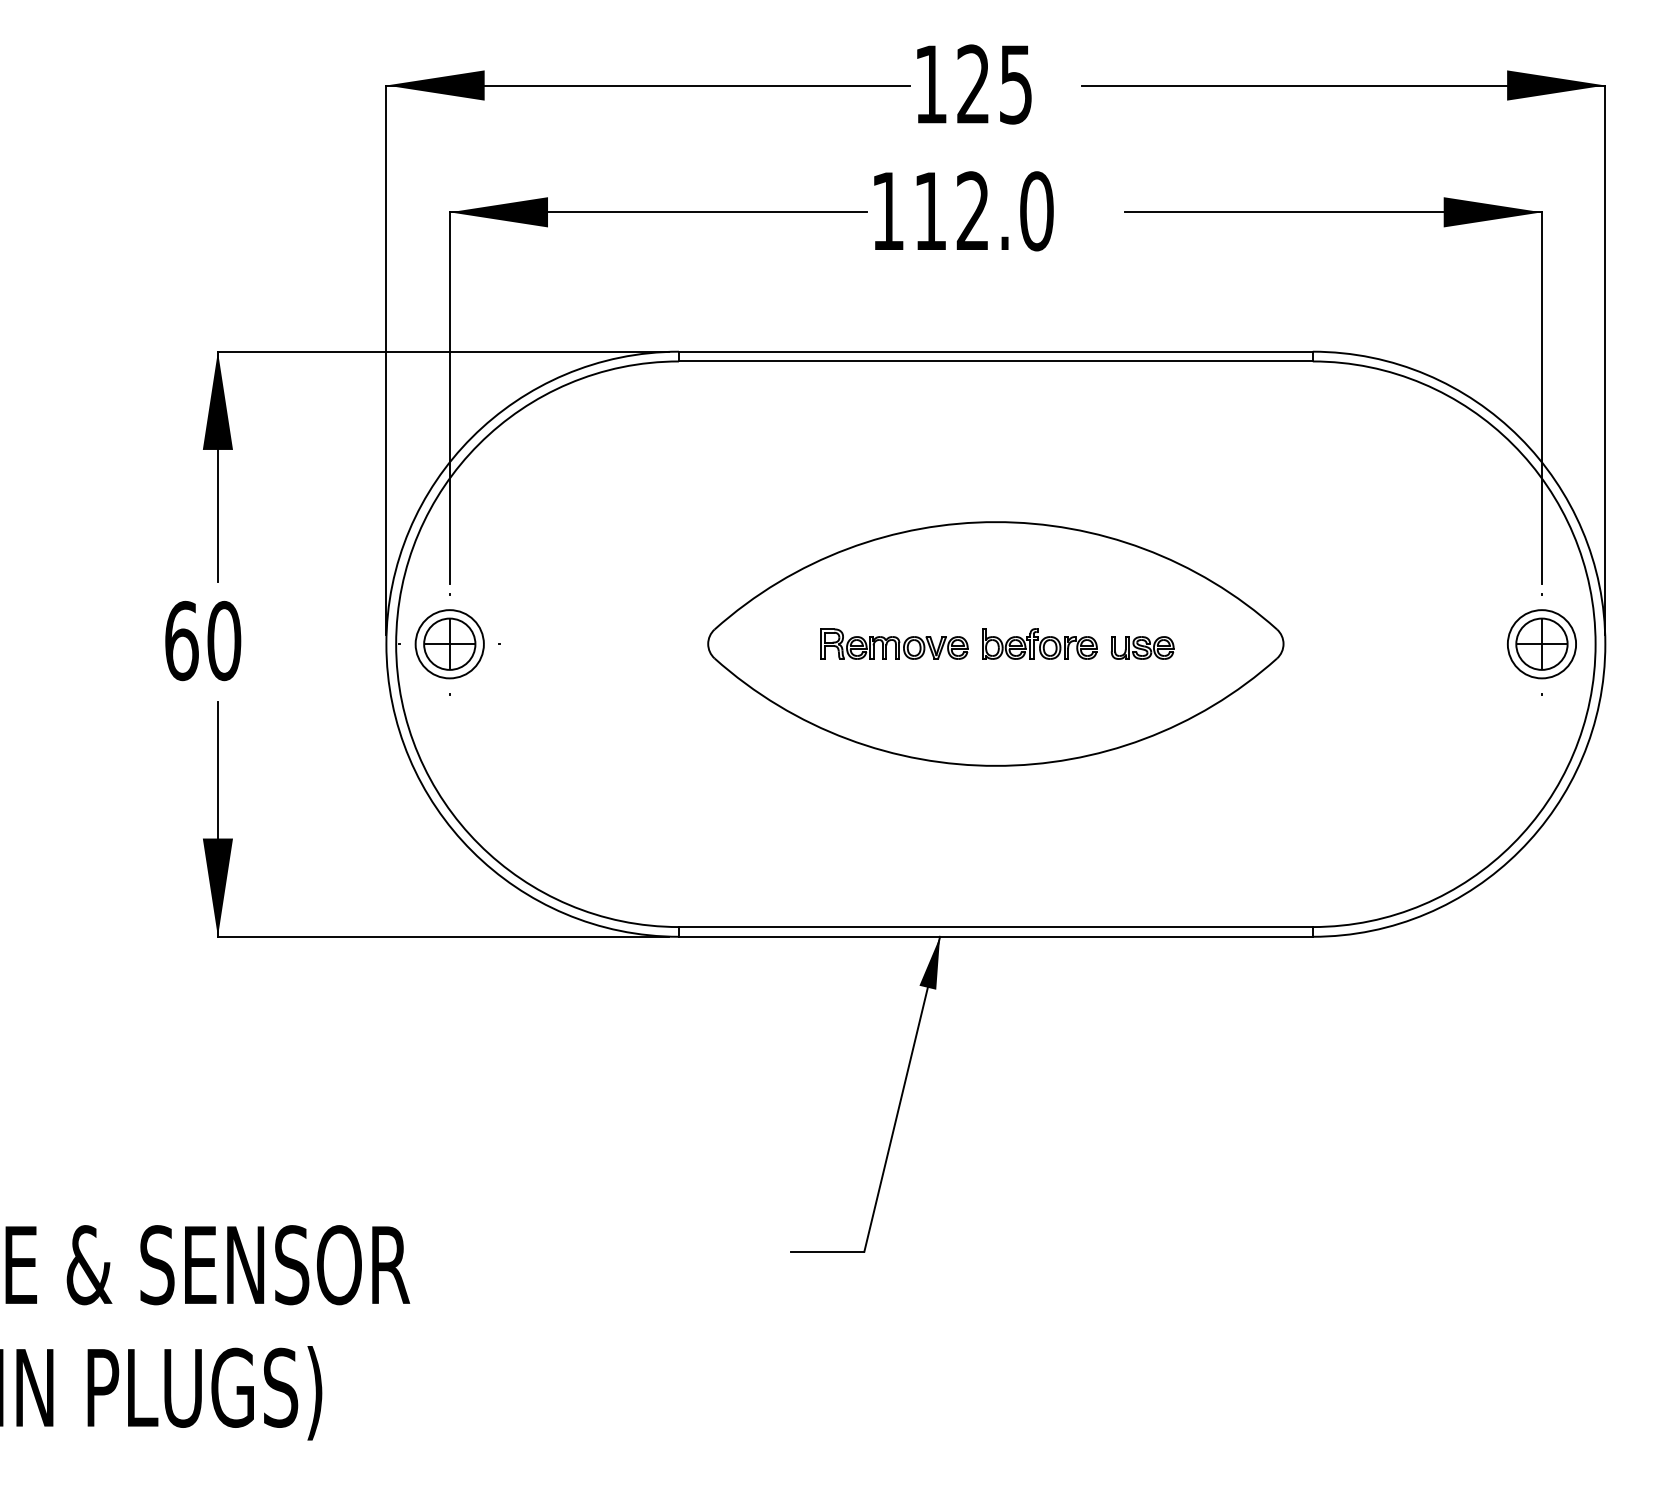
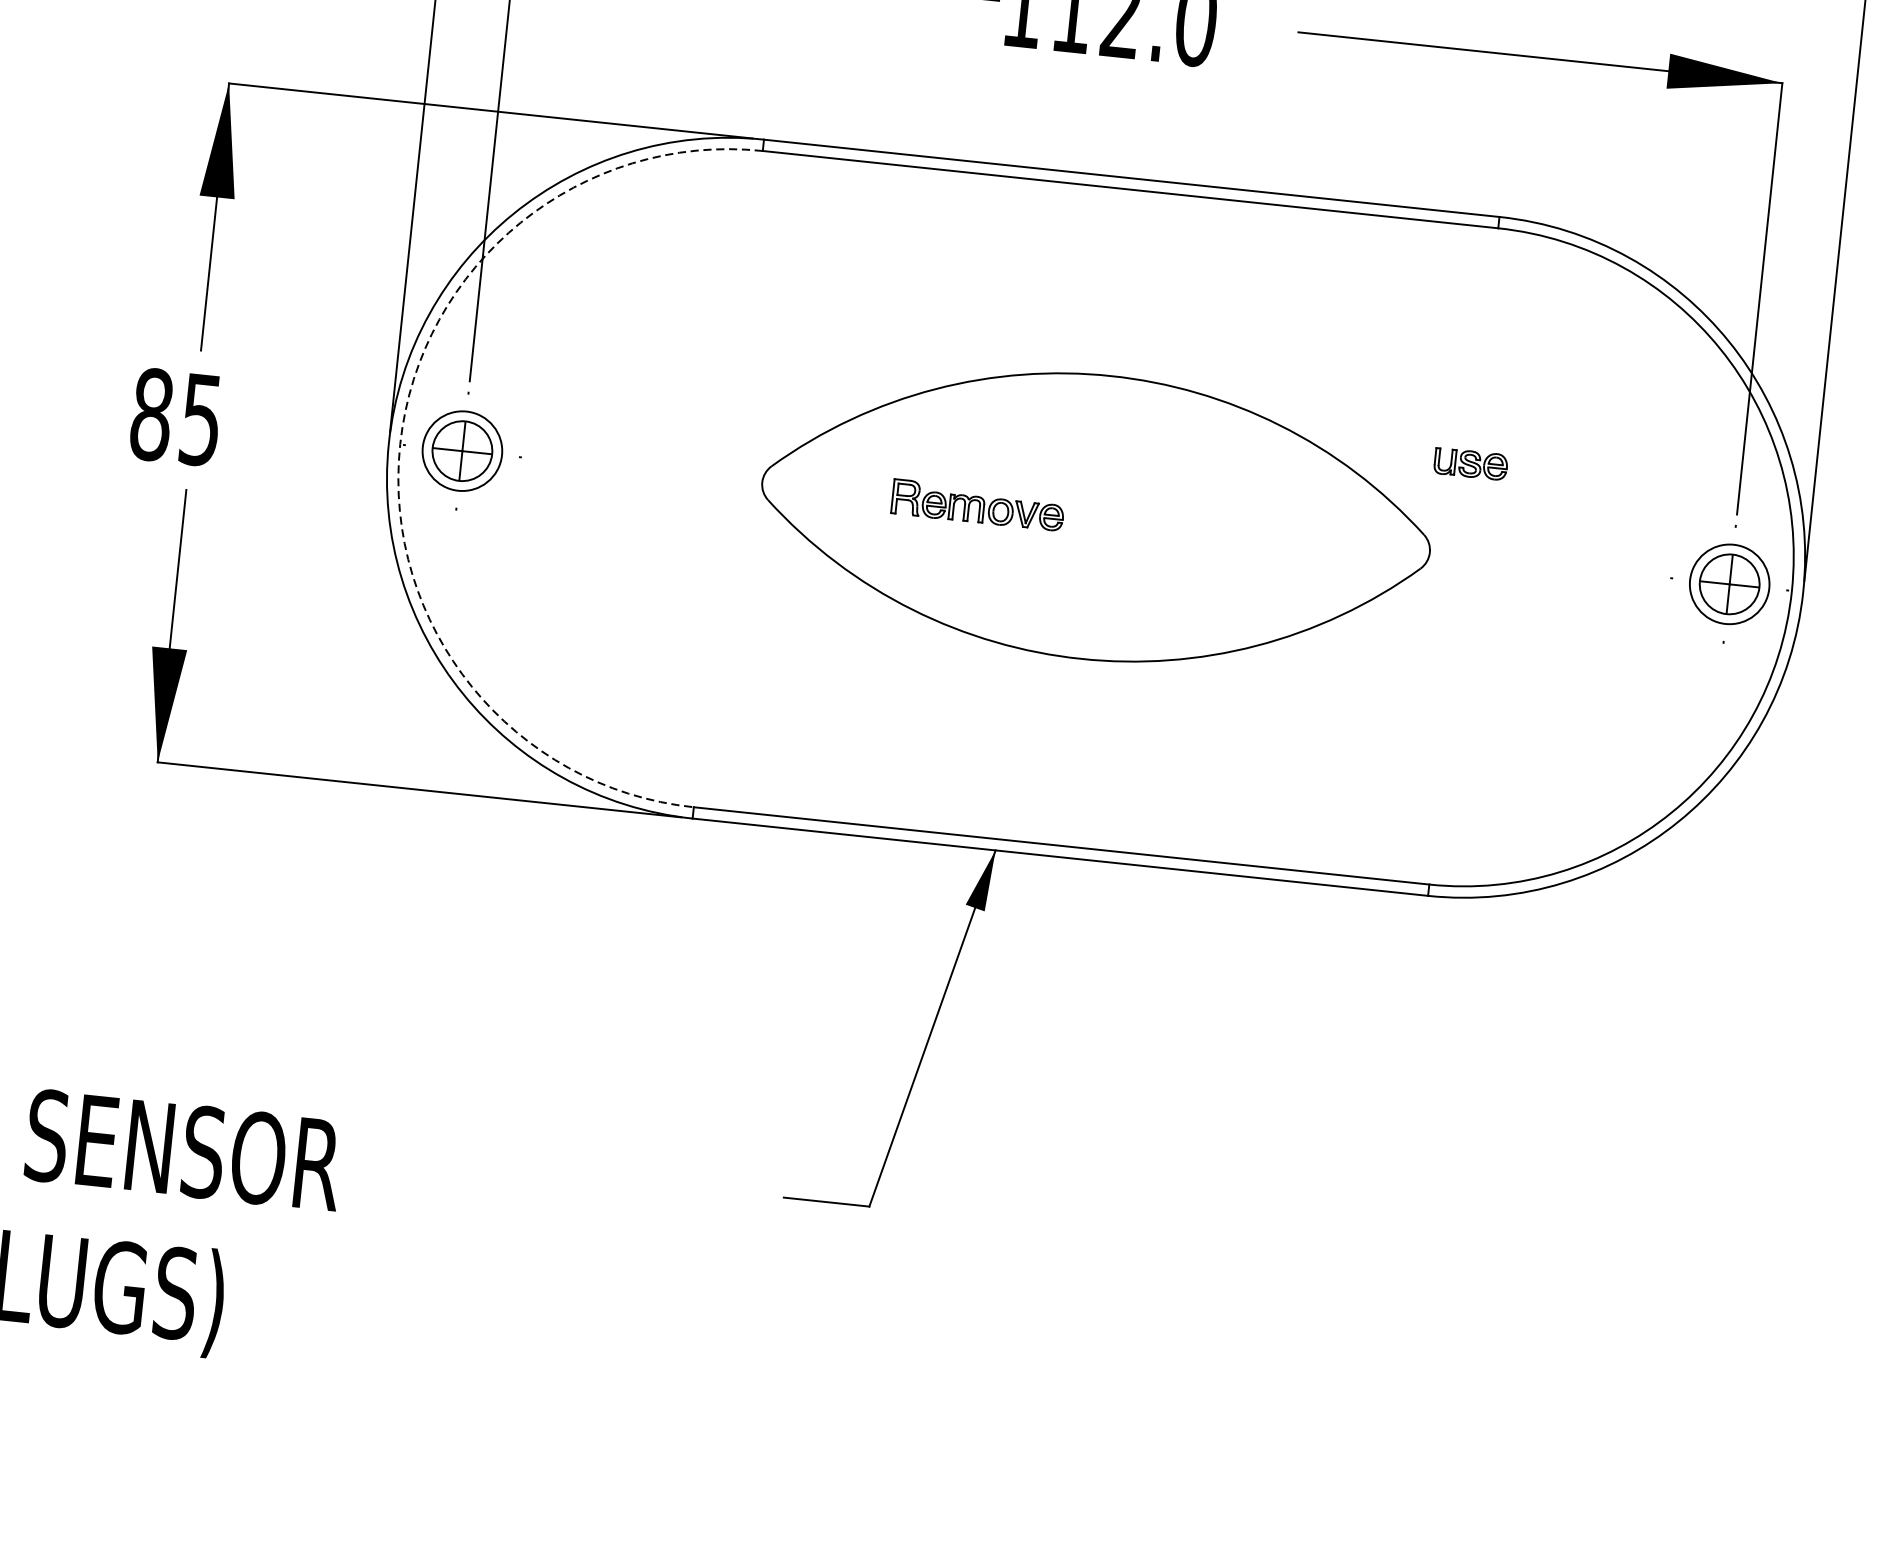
text: (203, 640) -> (177, 416), 60 -> 85
part: (1039, 643) -> (1146, 522), removed
arc: (396, 644) -> (400, 444), solid -> dashed
part: (1142, 647) -> (1470, 463), moved

